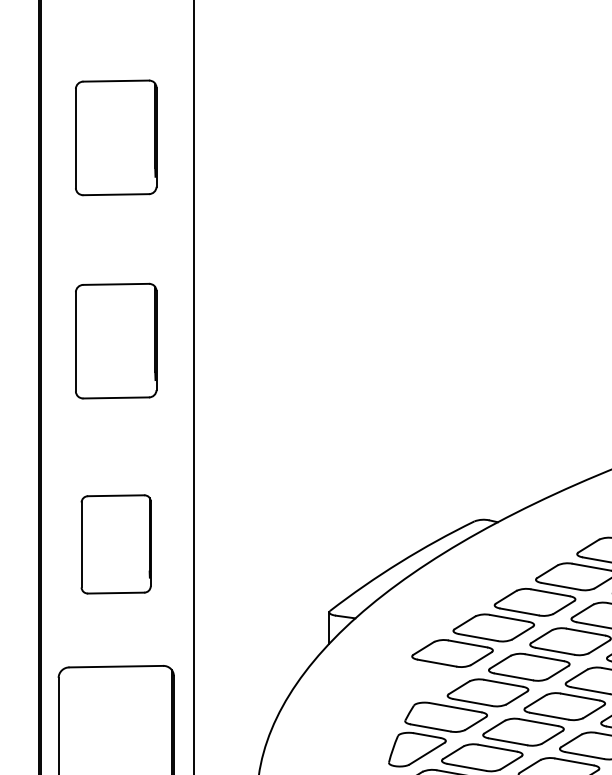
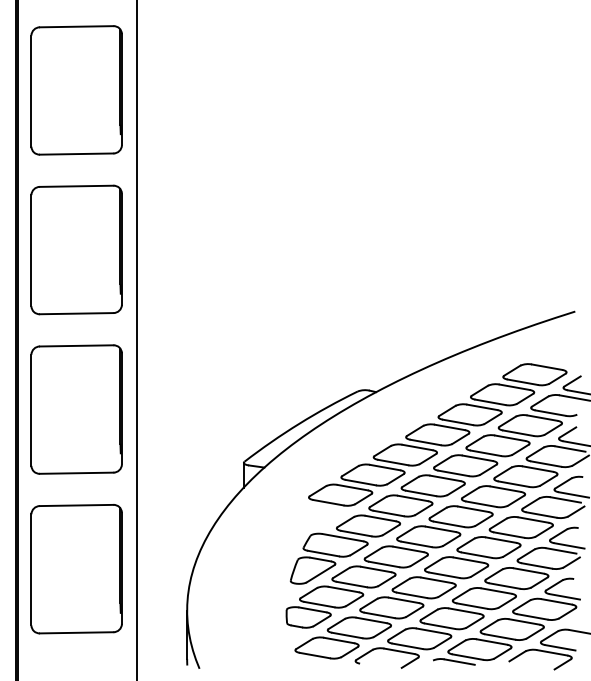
part: (116, 137) -> (76, 90), size x1.43
part: (116, 340) -> (76, 249), size x1.43
part: (116, 544) -> (76, 409), size x1.67

